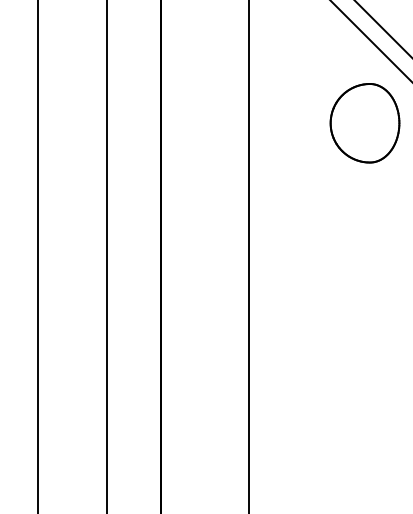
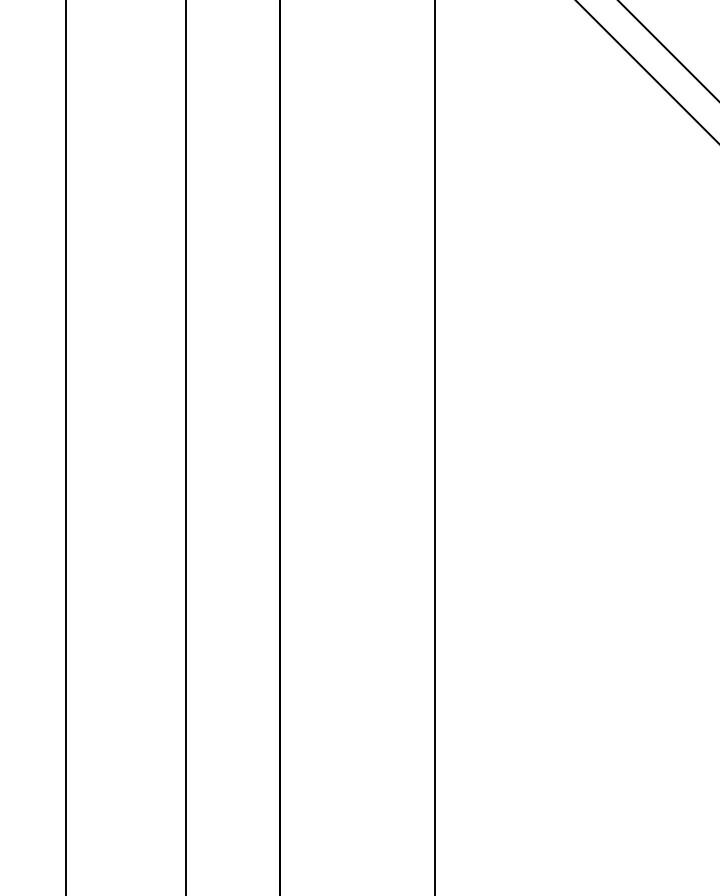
part: (364, 123) -> (635, 215), removed

